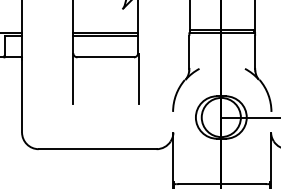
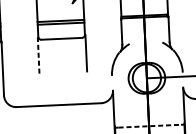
line: (72, 78) -> (38, 55), solid -> dashed
line: (222, 184) -> (149, 126), solid -> dashed

